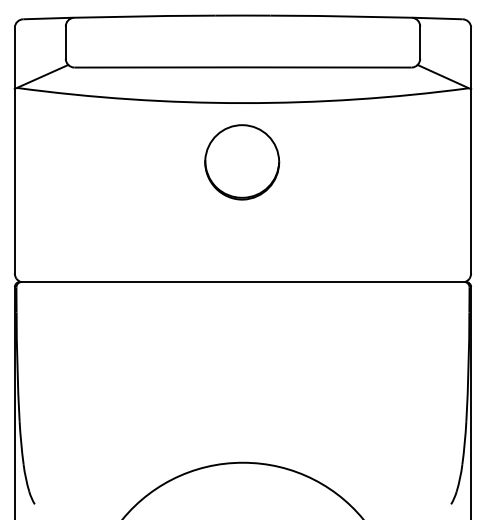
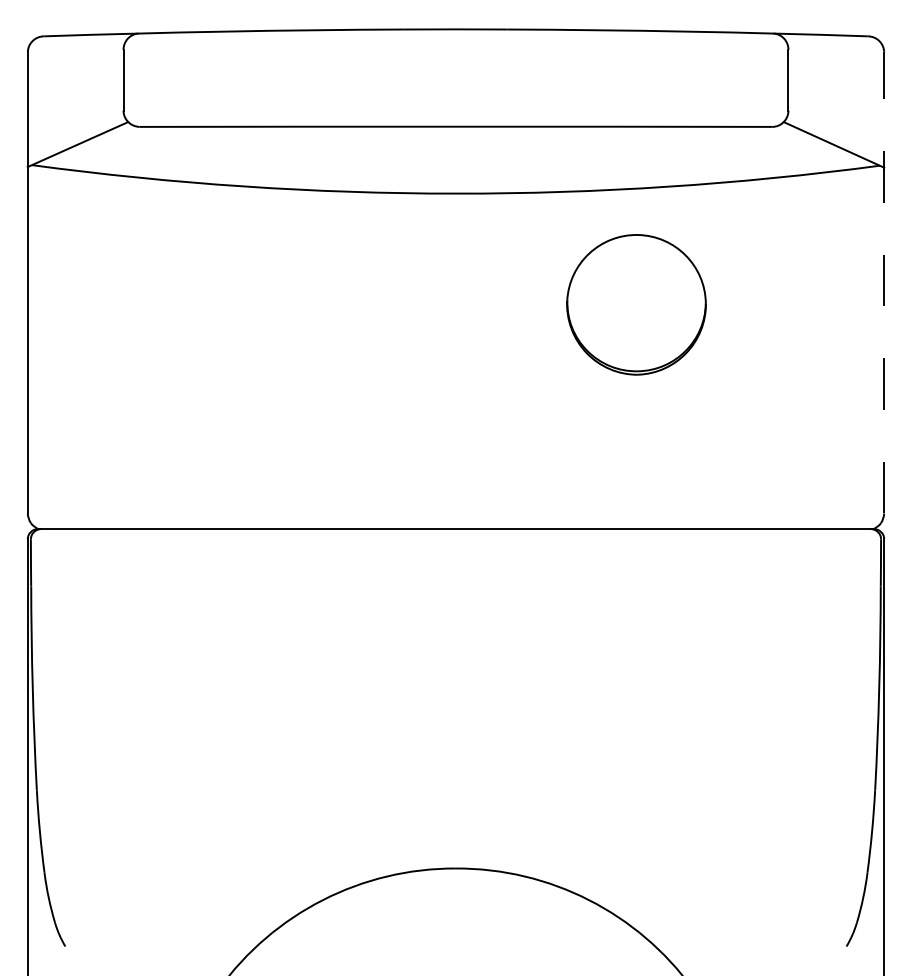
line: (471, 150) -> (884, 282), solid -> dashed
part: (242, 162) -> (637, 305), moved

